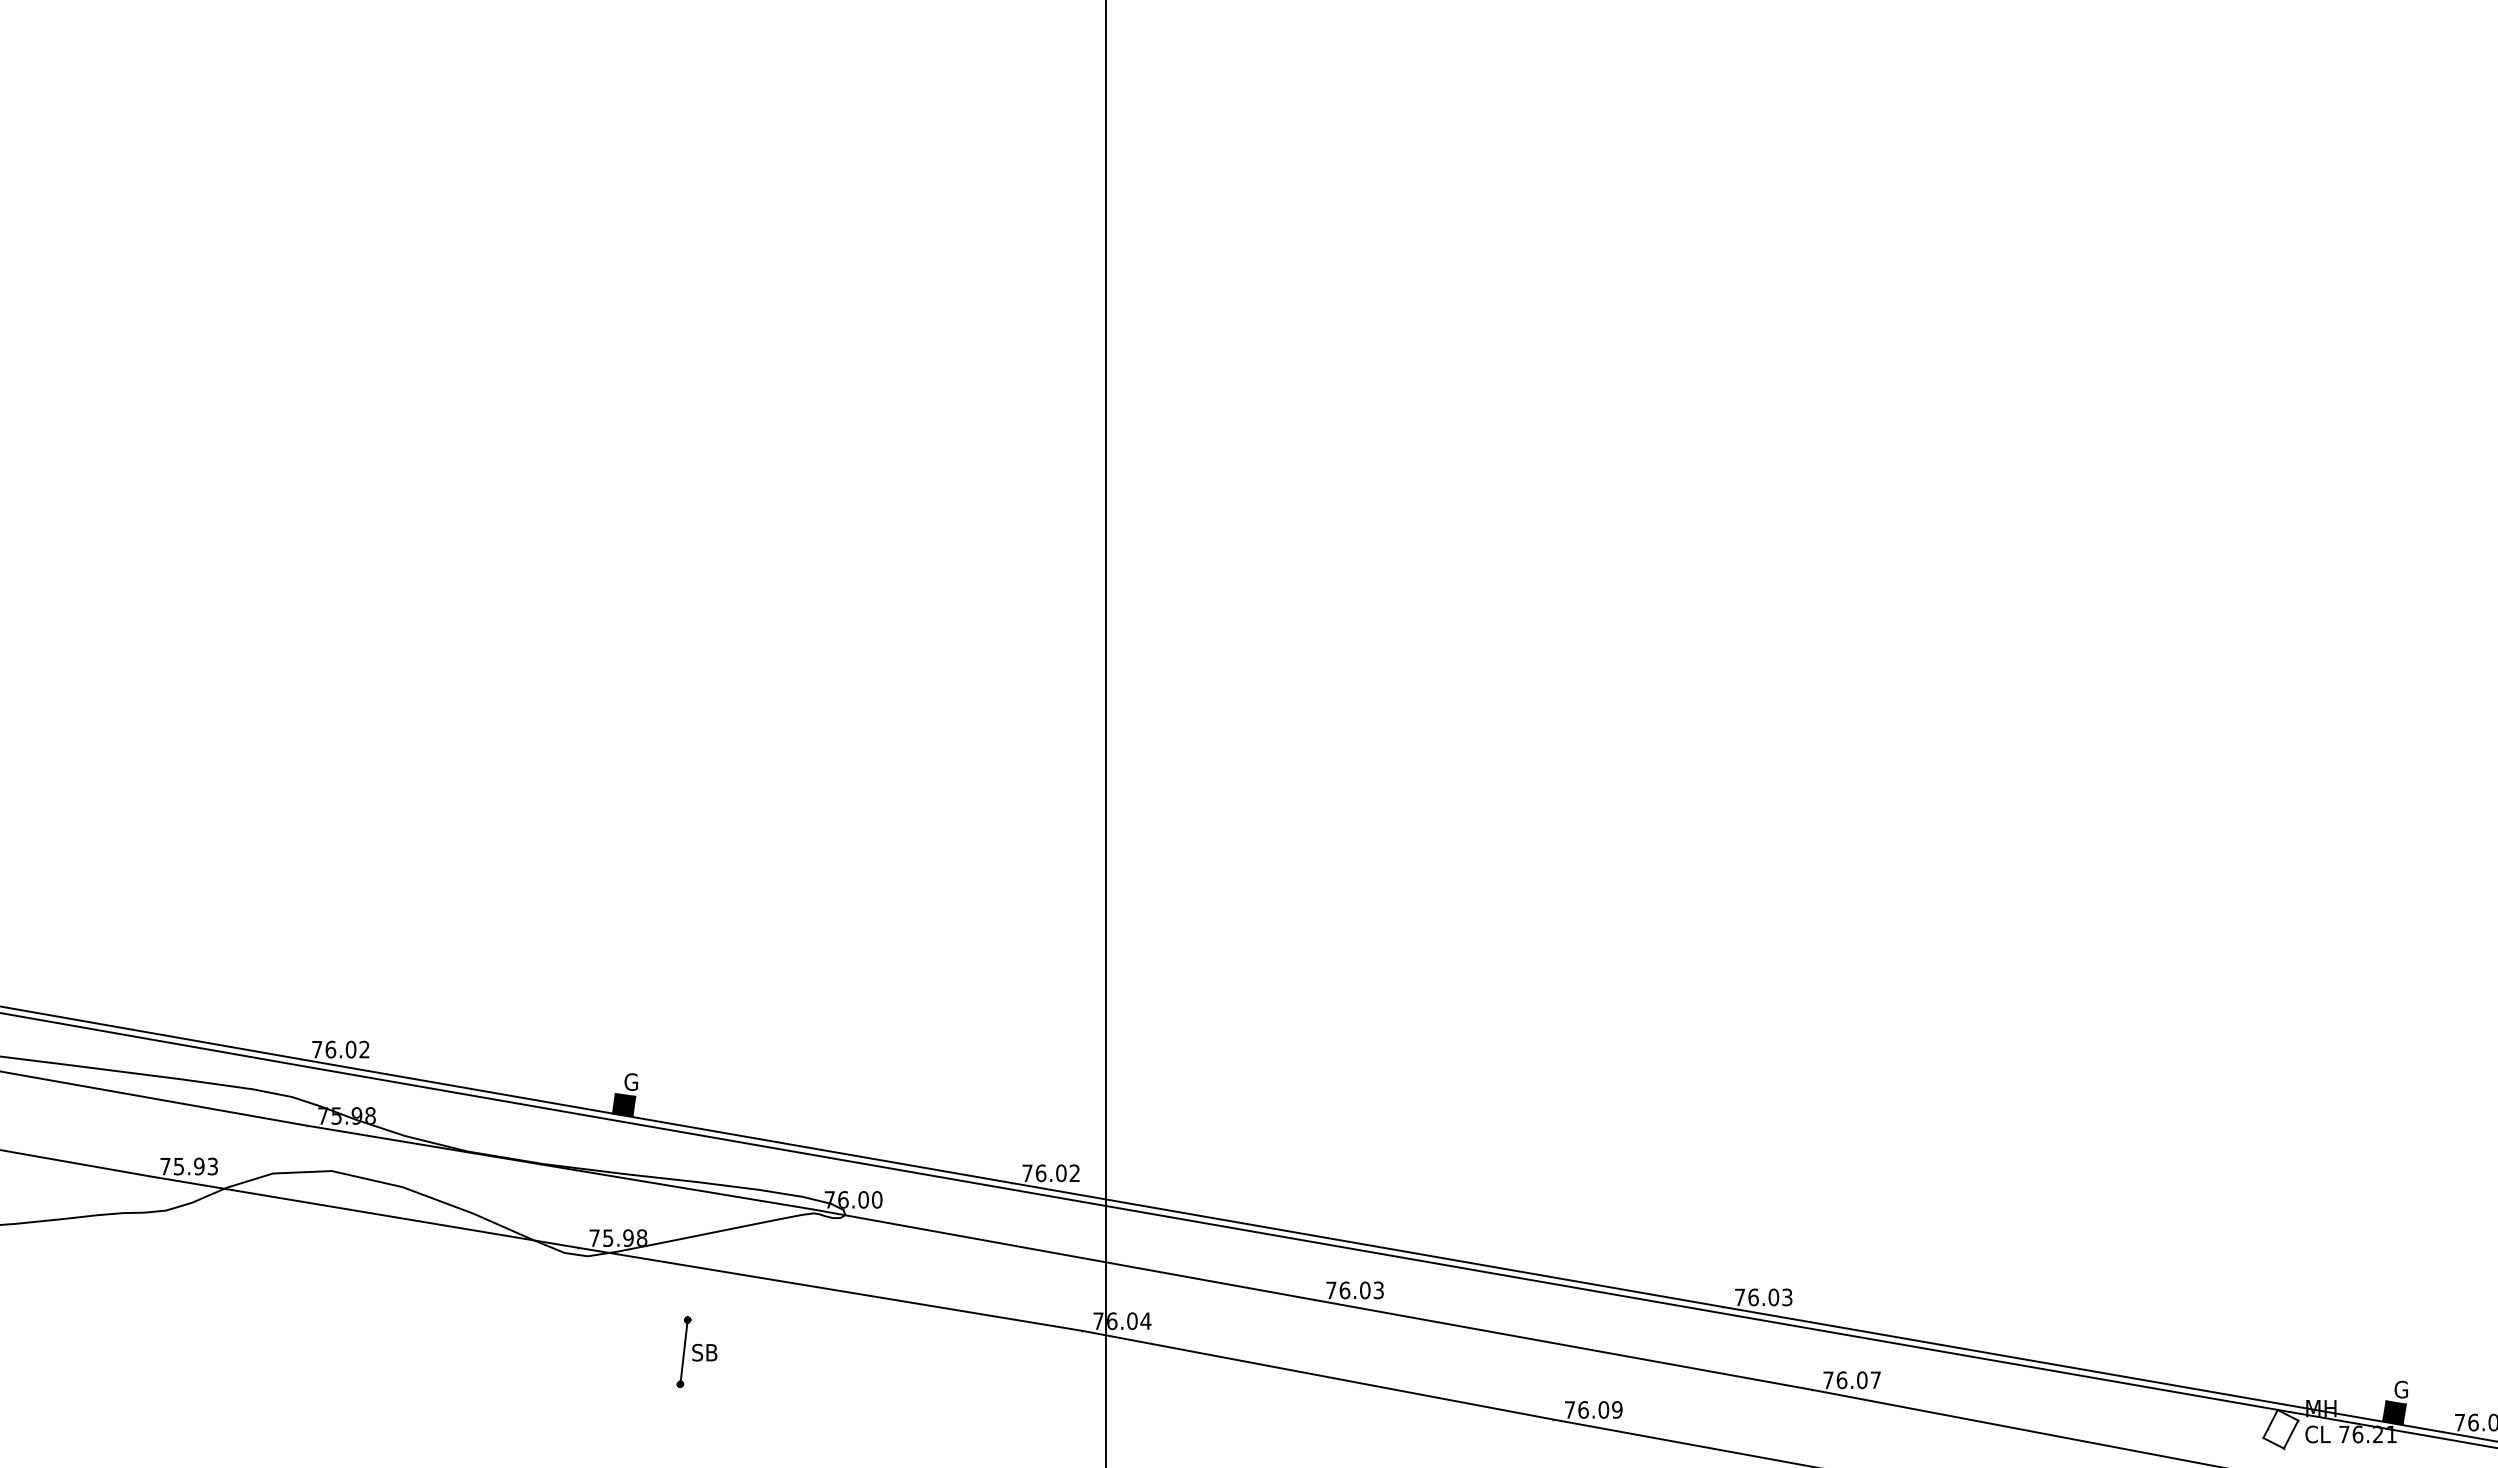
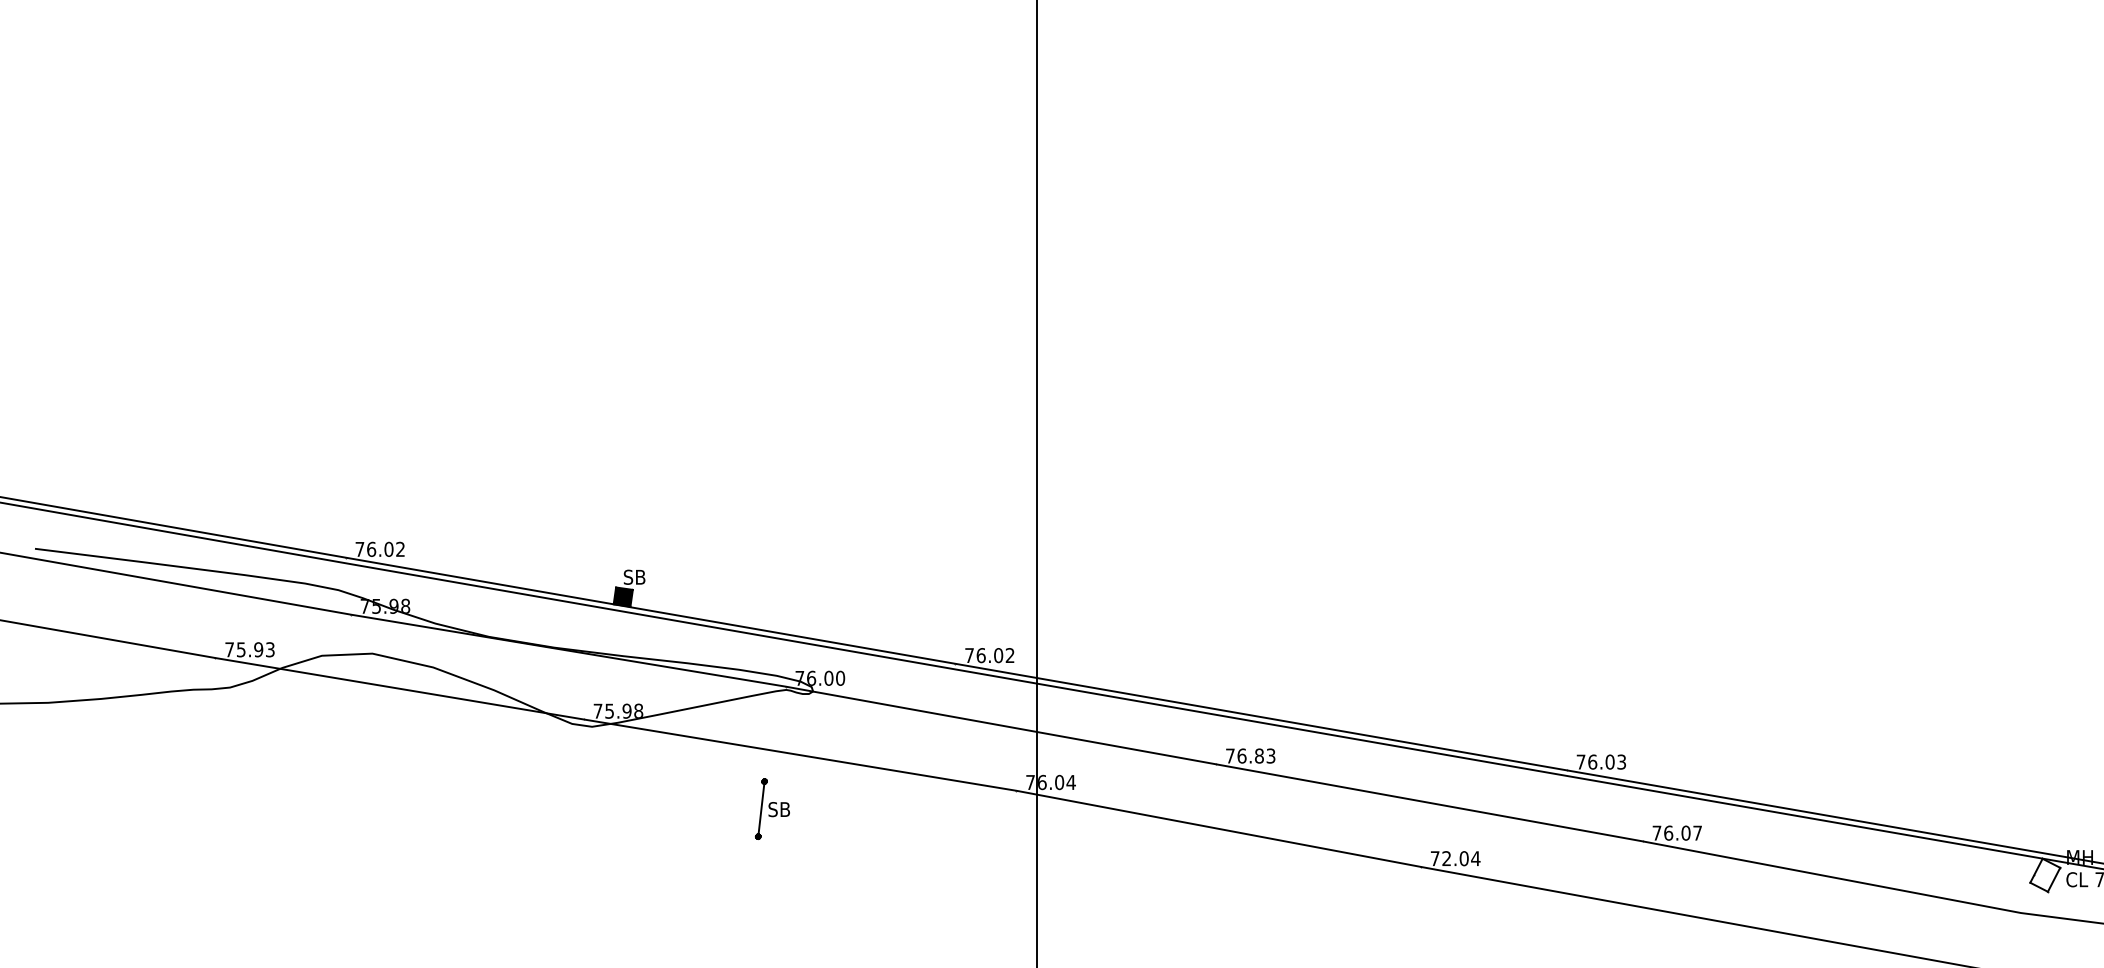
text: (636, 1081) -> (633, 576), G -> SB
text: (1365, 1289) -> (1259, 755), 76.03 -> 76.83
part: (696, 1351) -> (772, 808), moved
text: (1600, 1409) -> (1461, 858), 76.09 -> 72.04

